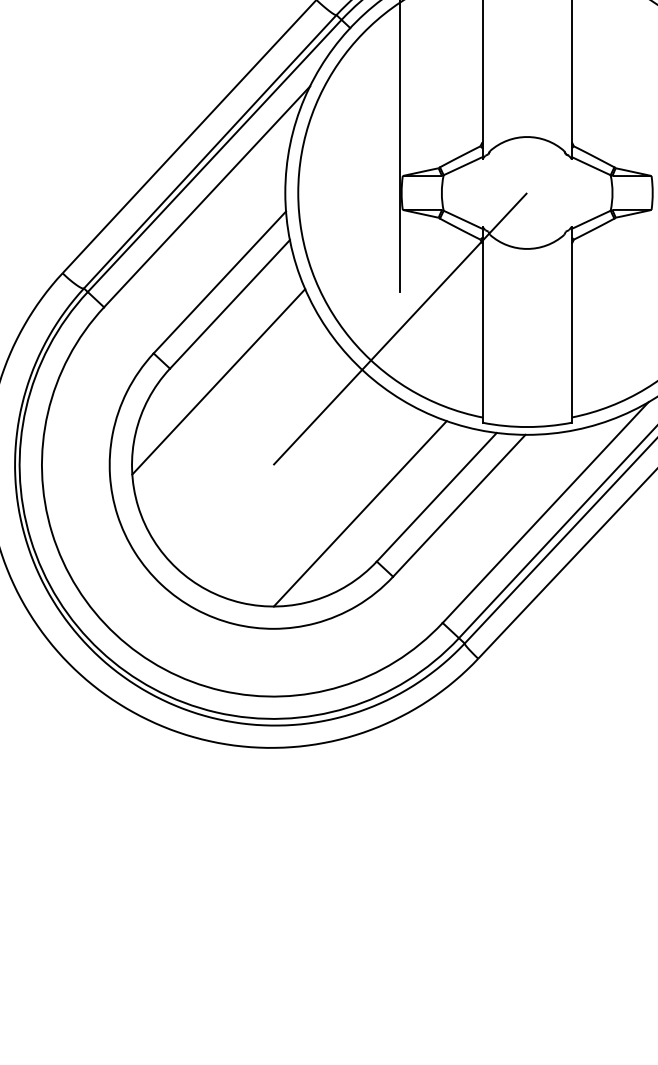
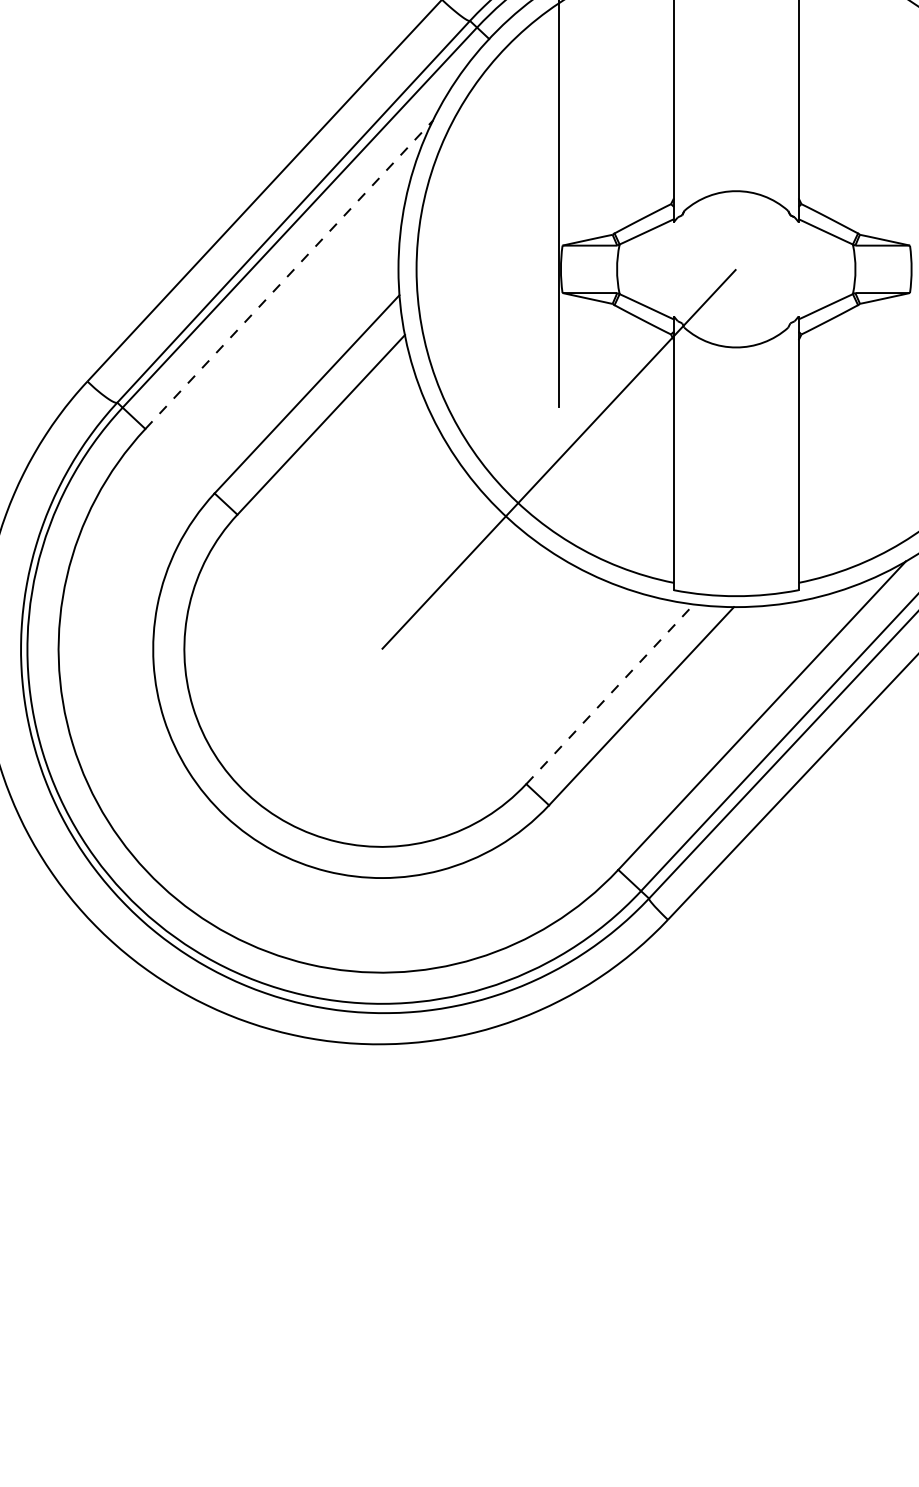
line: (207, 196) -> (289, 274), solid -> dashed
line: (218, 381) -> (305, 532), removed
line: (437, 497) -> (610, 694), solid -> dashed
line: (360, 513) -> (503, 716), removed

